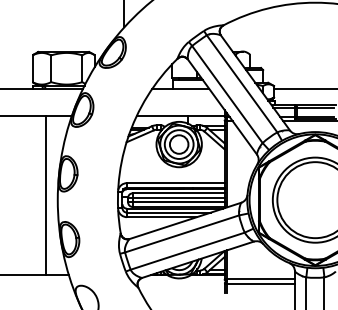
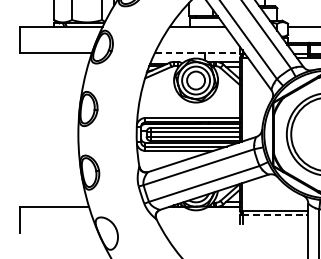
line: (181, 116) -> (198, 53), solid -> dashed
line: (45, 195) -> (66, 129), removed
line: (261, 283) -> (275, 215), solid -> dashed

